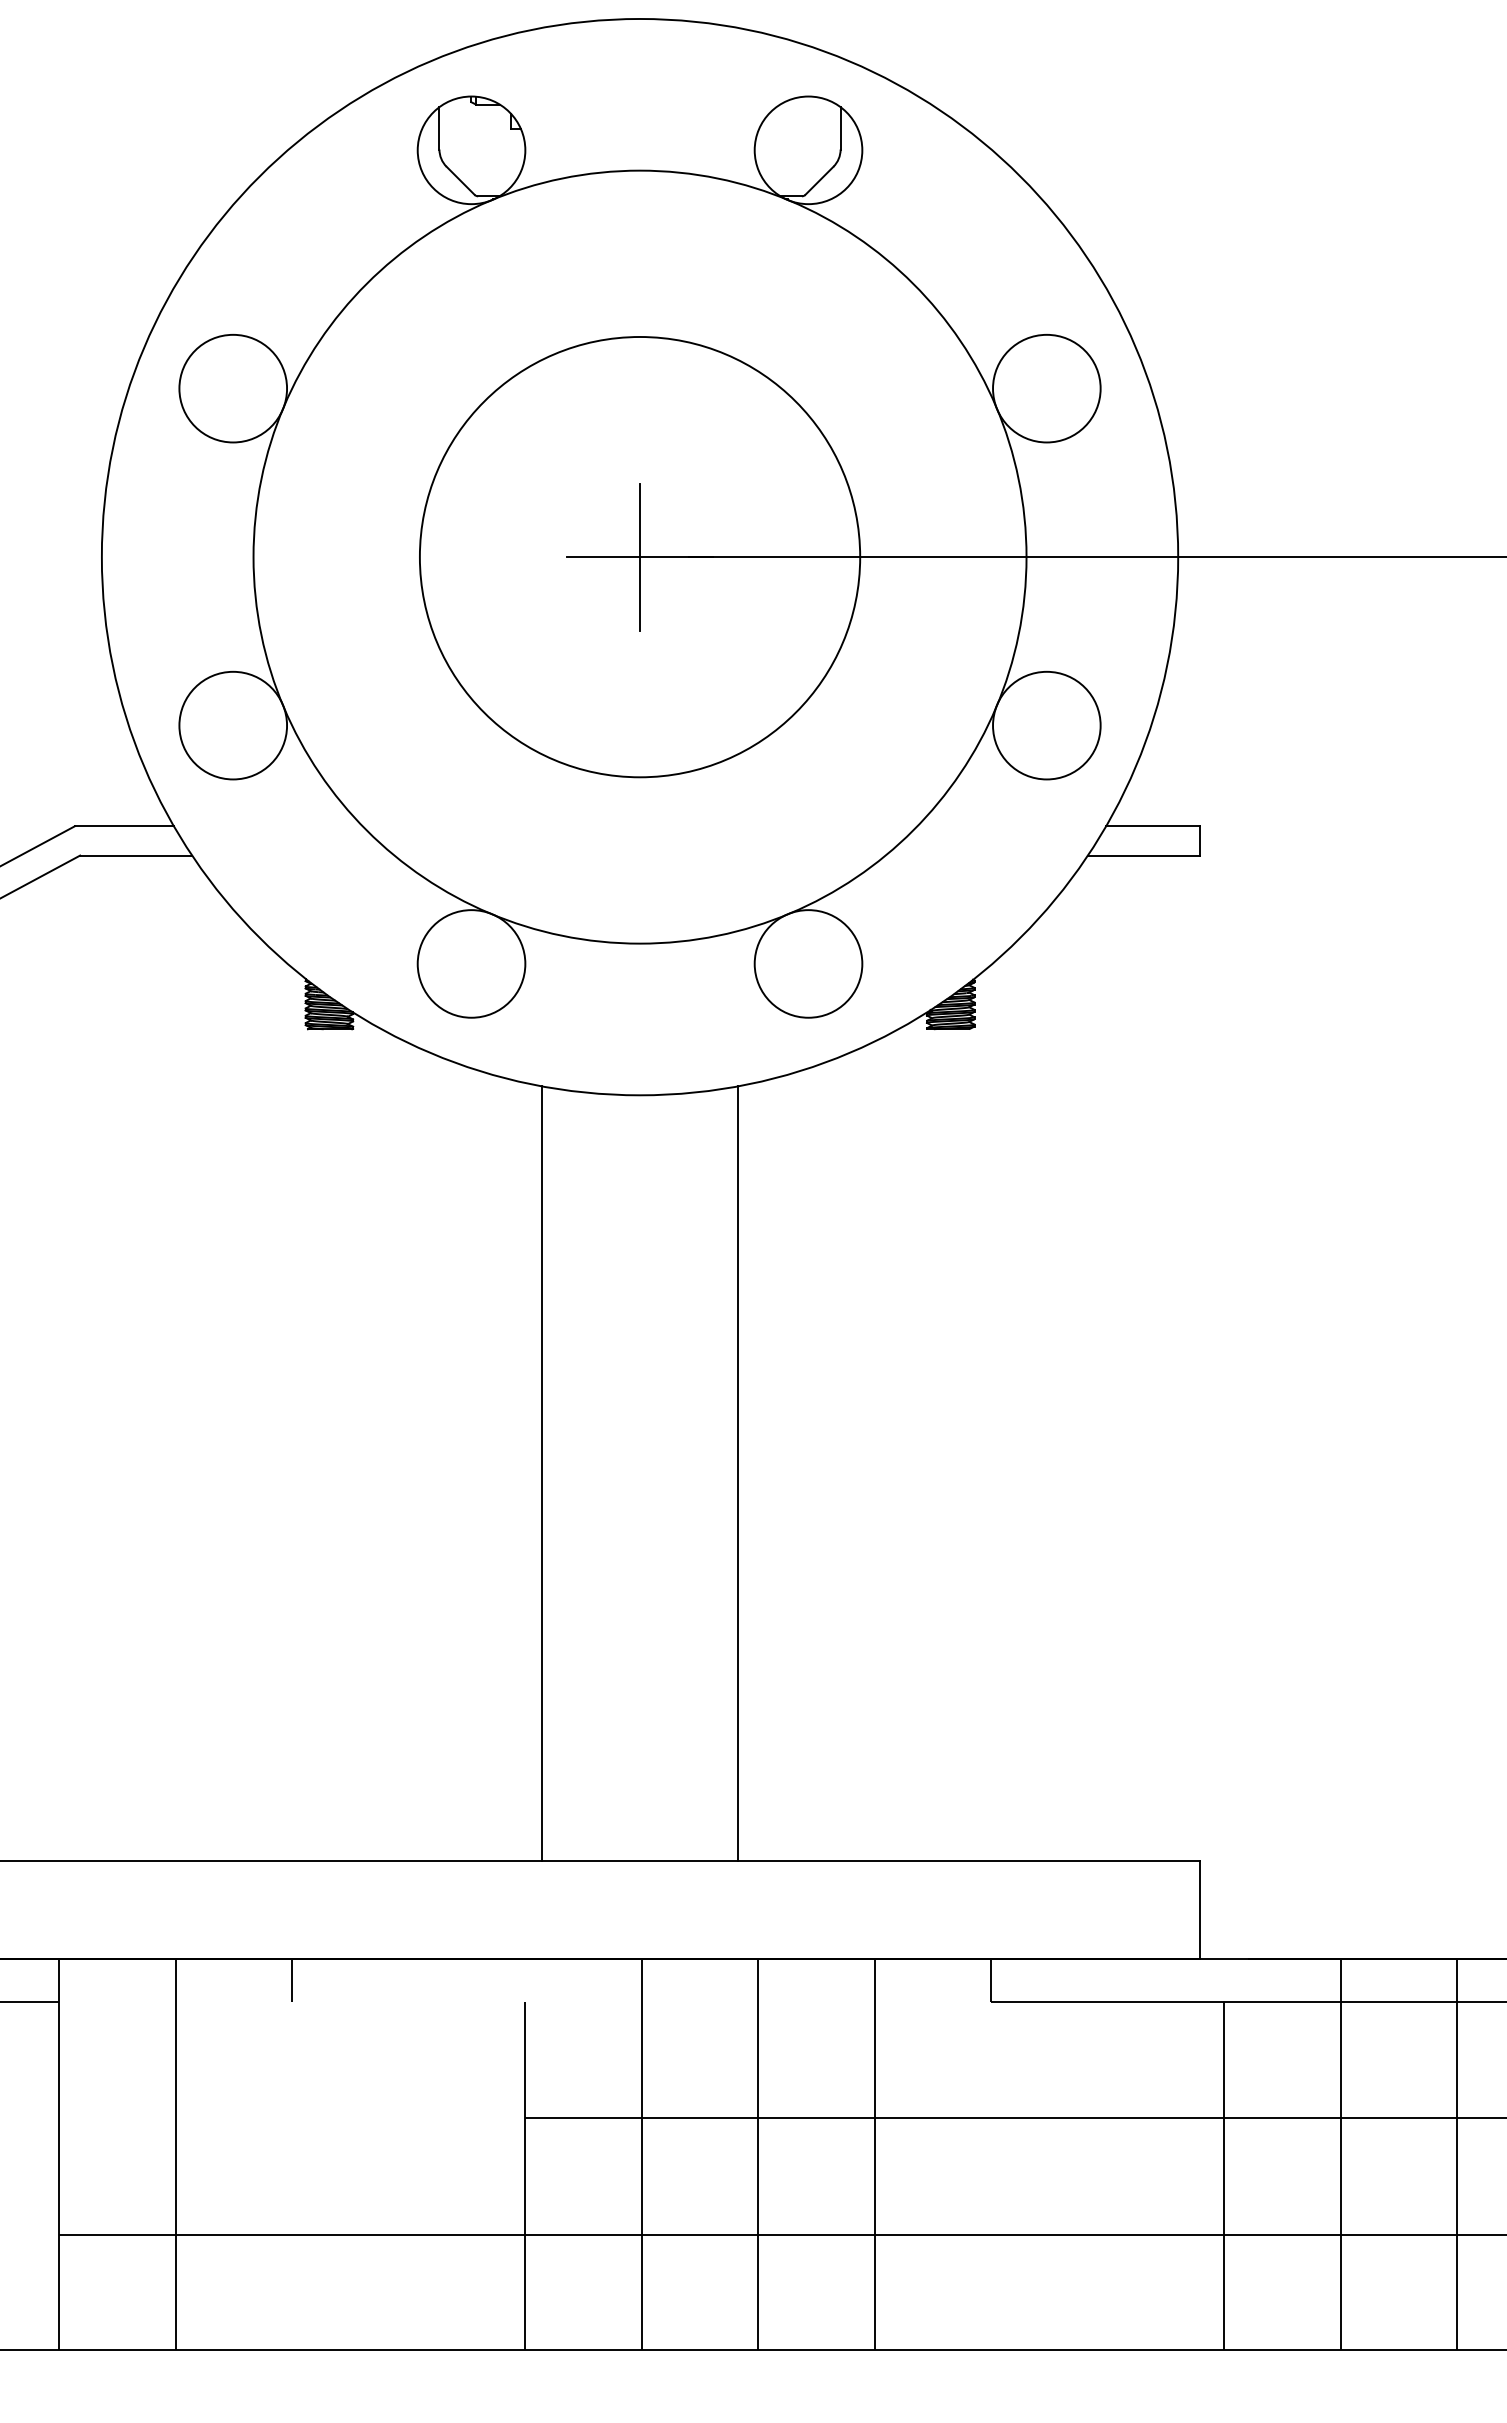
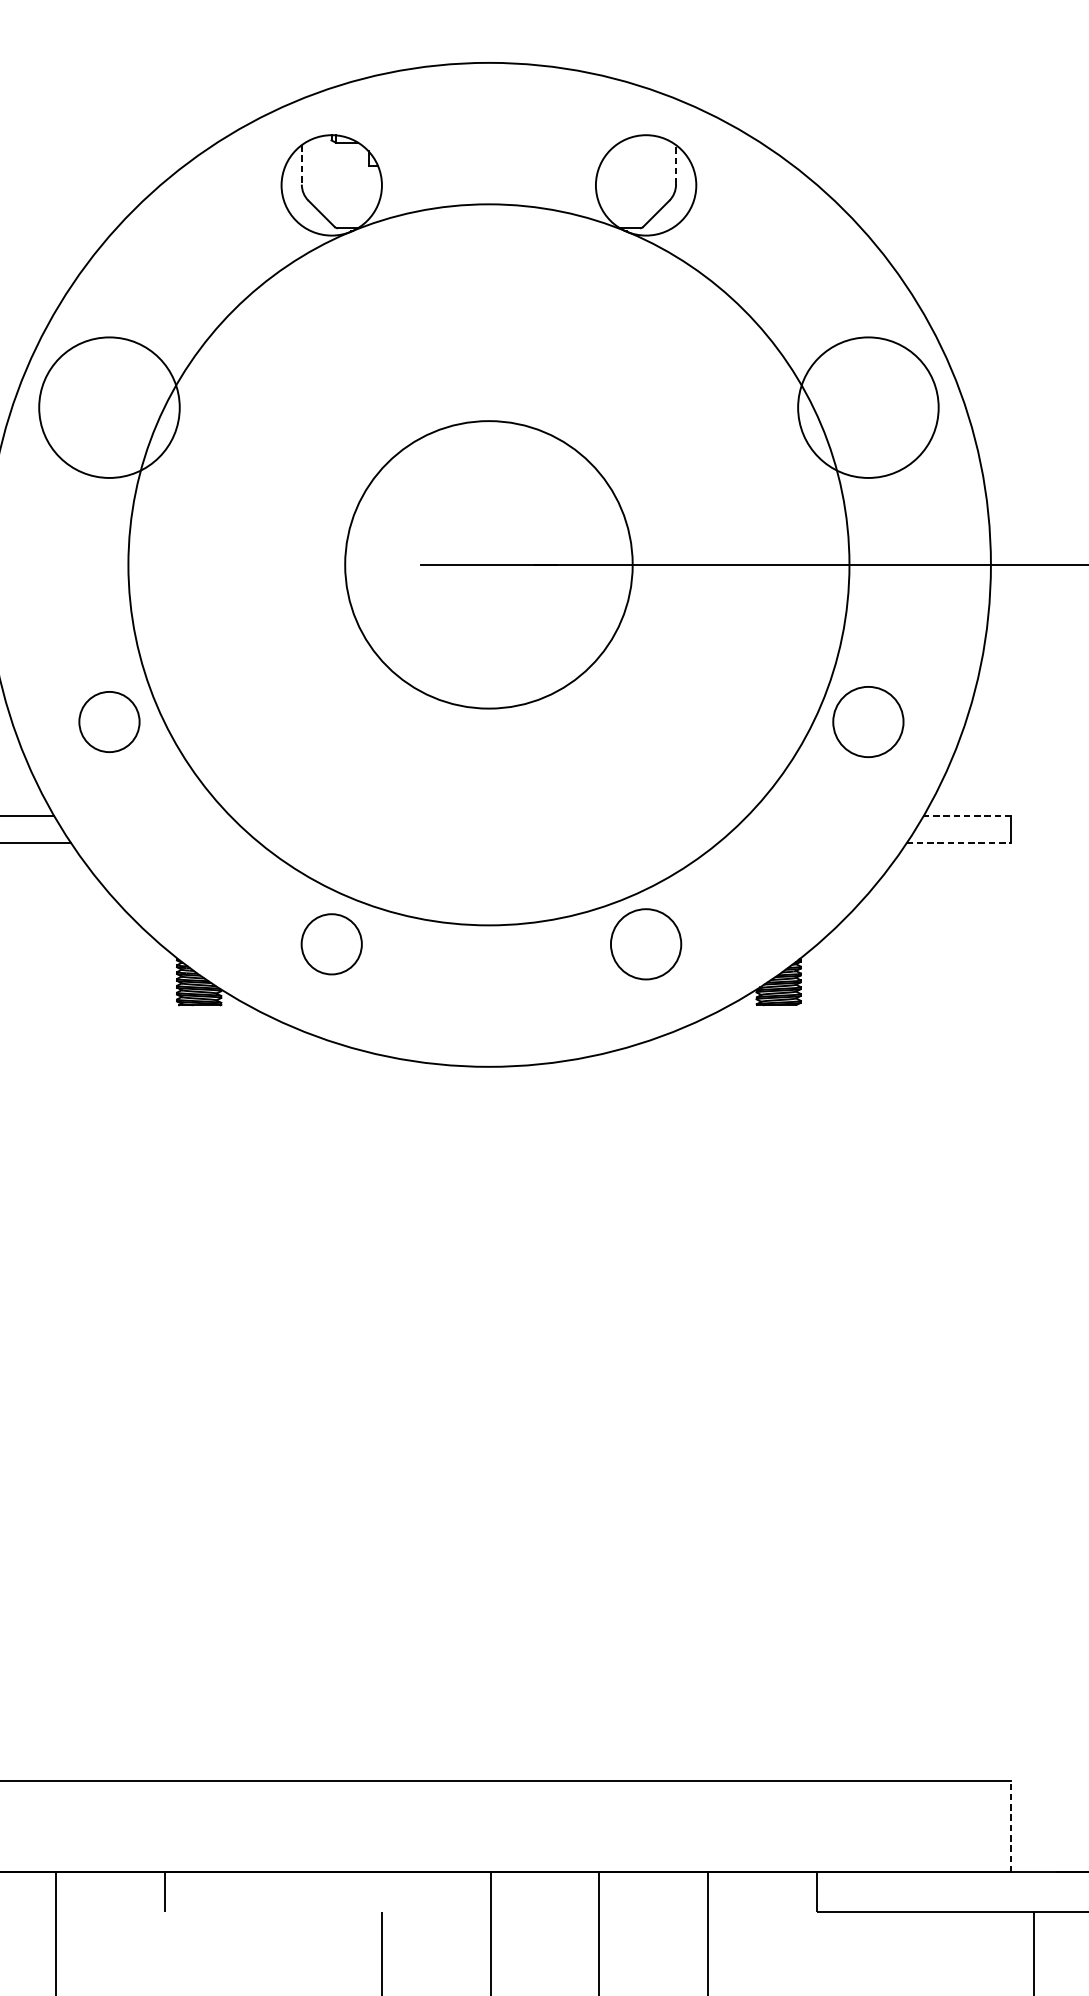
line: (840, 127) -> (675, 164), solid -> dashed
line: (439, 128) -> (301, 165), solid -> dashed
circle: (233, 388) -> (109, 407), size x1.4
circle: (1046, 388) -> (868, 407), size x1.4
line: (640, 556) -> (489, 564), removed
circle: (639, 557) -> (488, 565), size x0.7
circle: (233, 725) -> (109, 721), size x0.6
circle: (1046, 725) -> (868, 721), size x0.7
line: (1152, 826) -> (966, 816), solid -> dashed
line: (1144, 855) -> (959, 843), solid -> dashed
circle: (471, 963) -> (331, 943), size x0.6
circle: (808, 963) -> (646, 943), size x0.7
line: (542, 1473) -> (397, 1419), removed
line: (737, 1473) -> (579, 1419), removed
line: (1200, 1909) -> (1011, 1826), solid -> dashed

